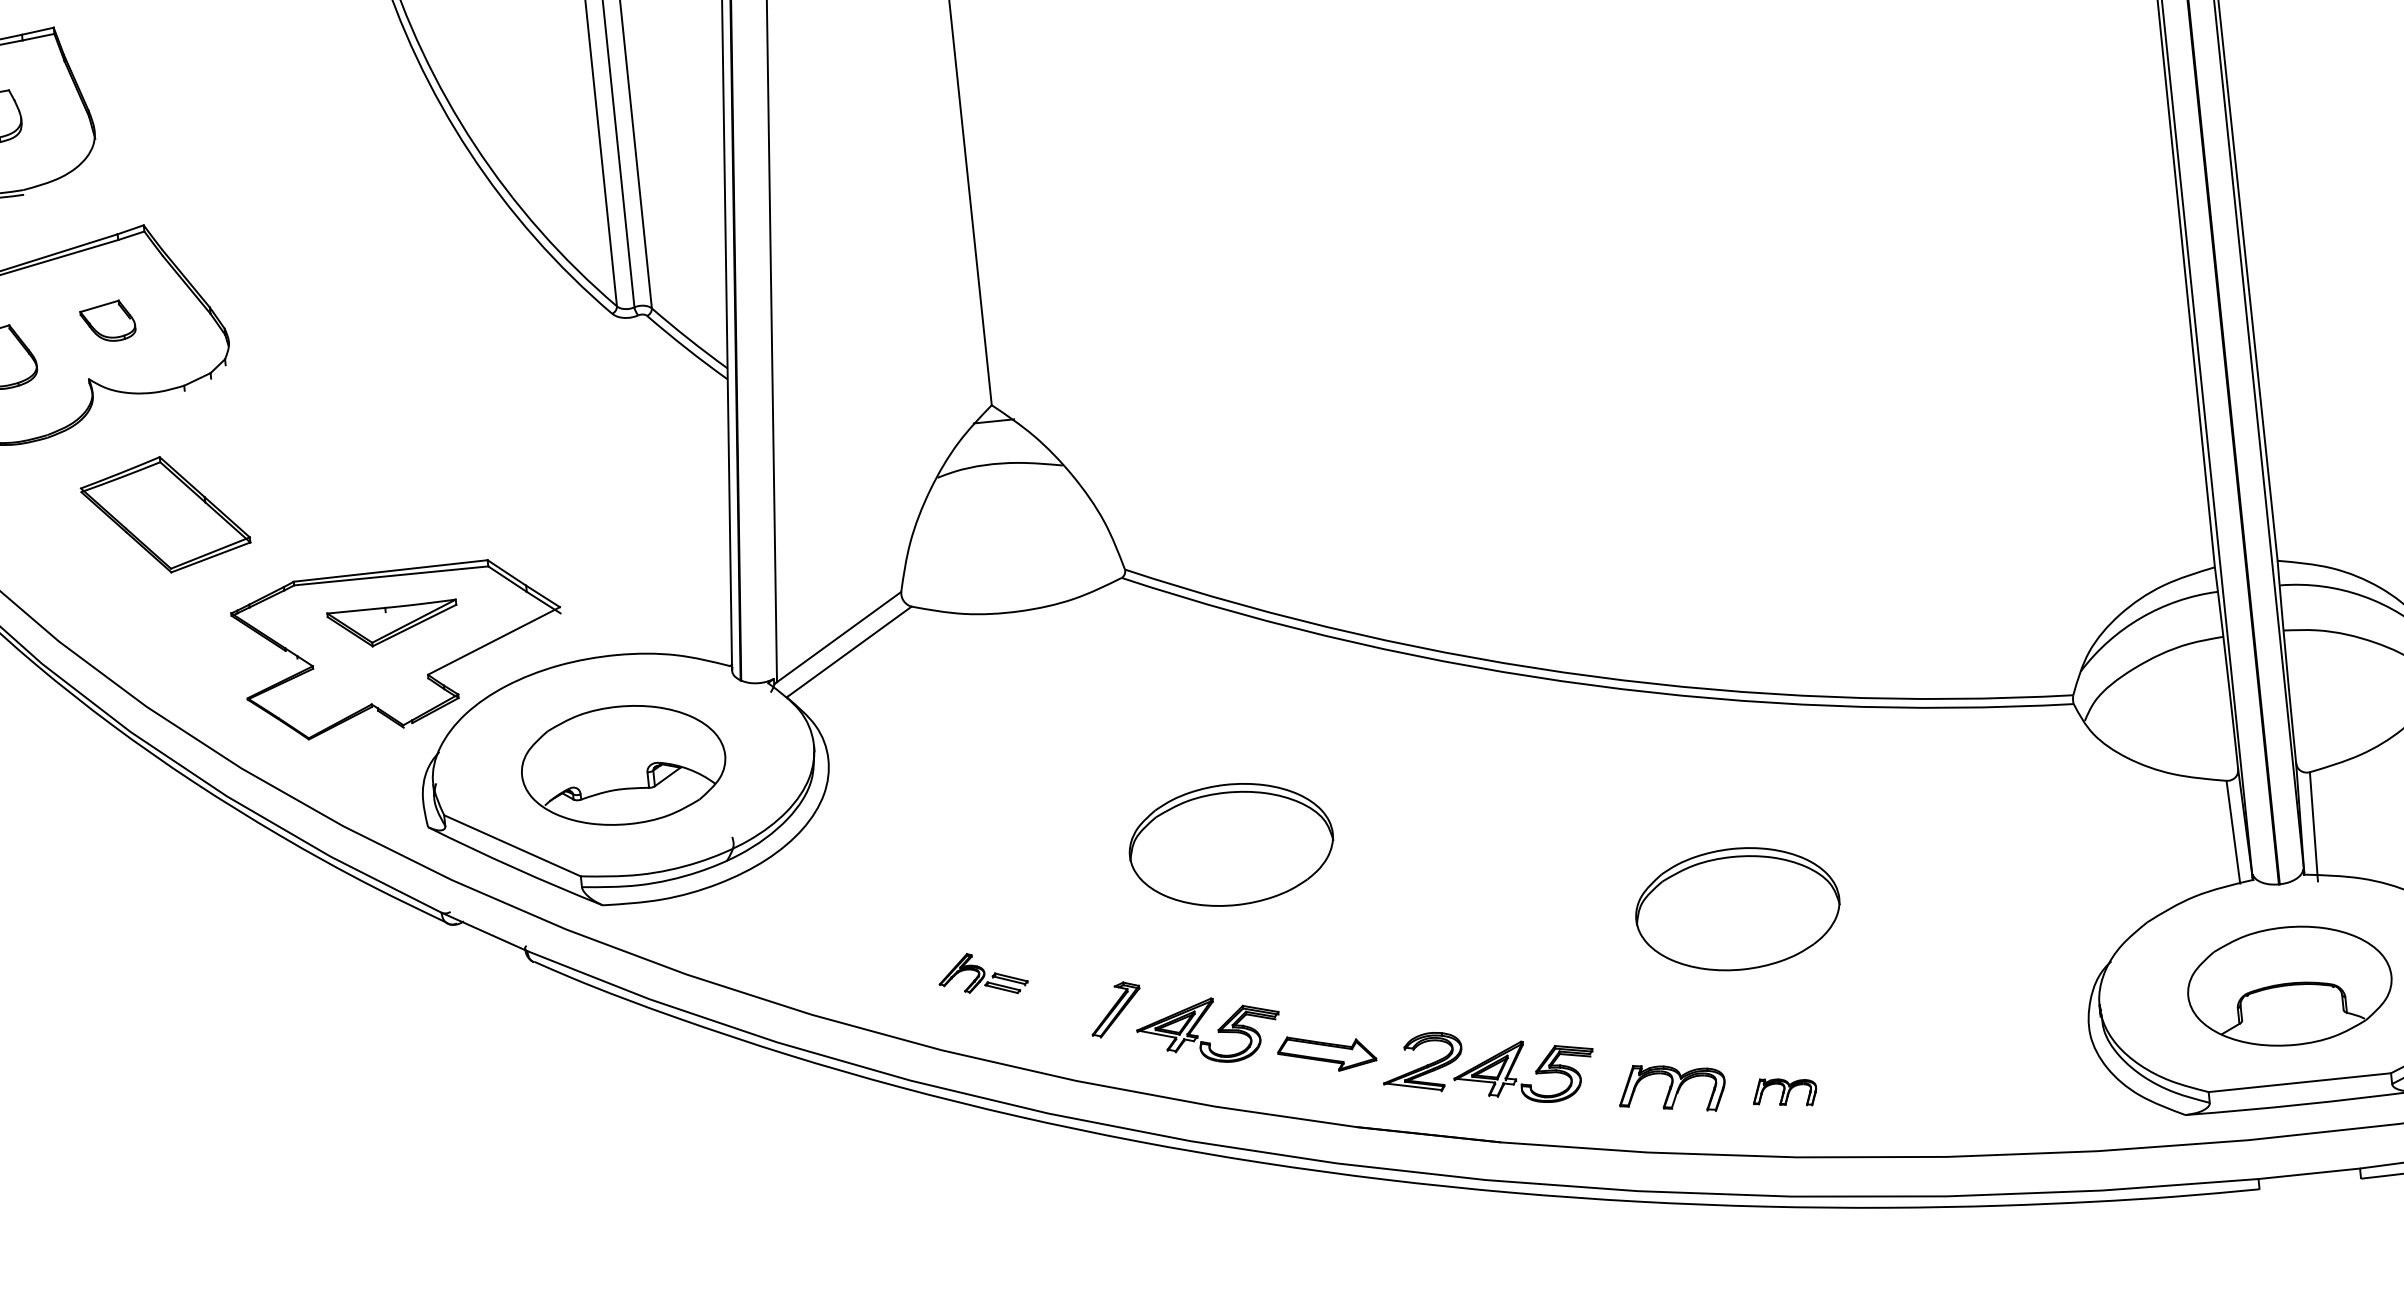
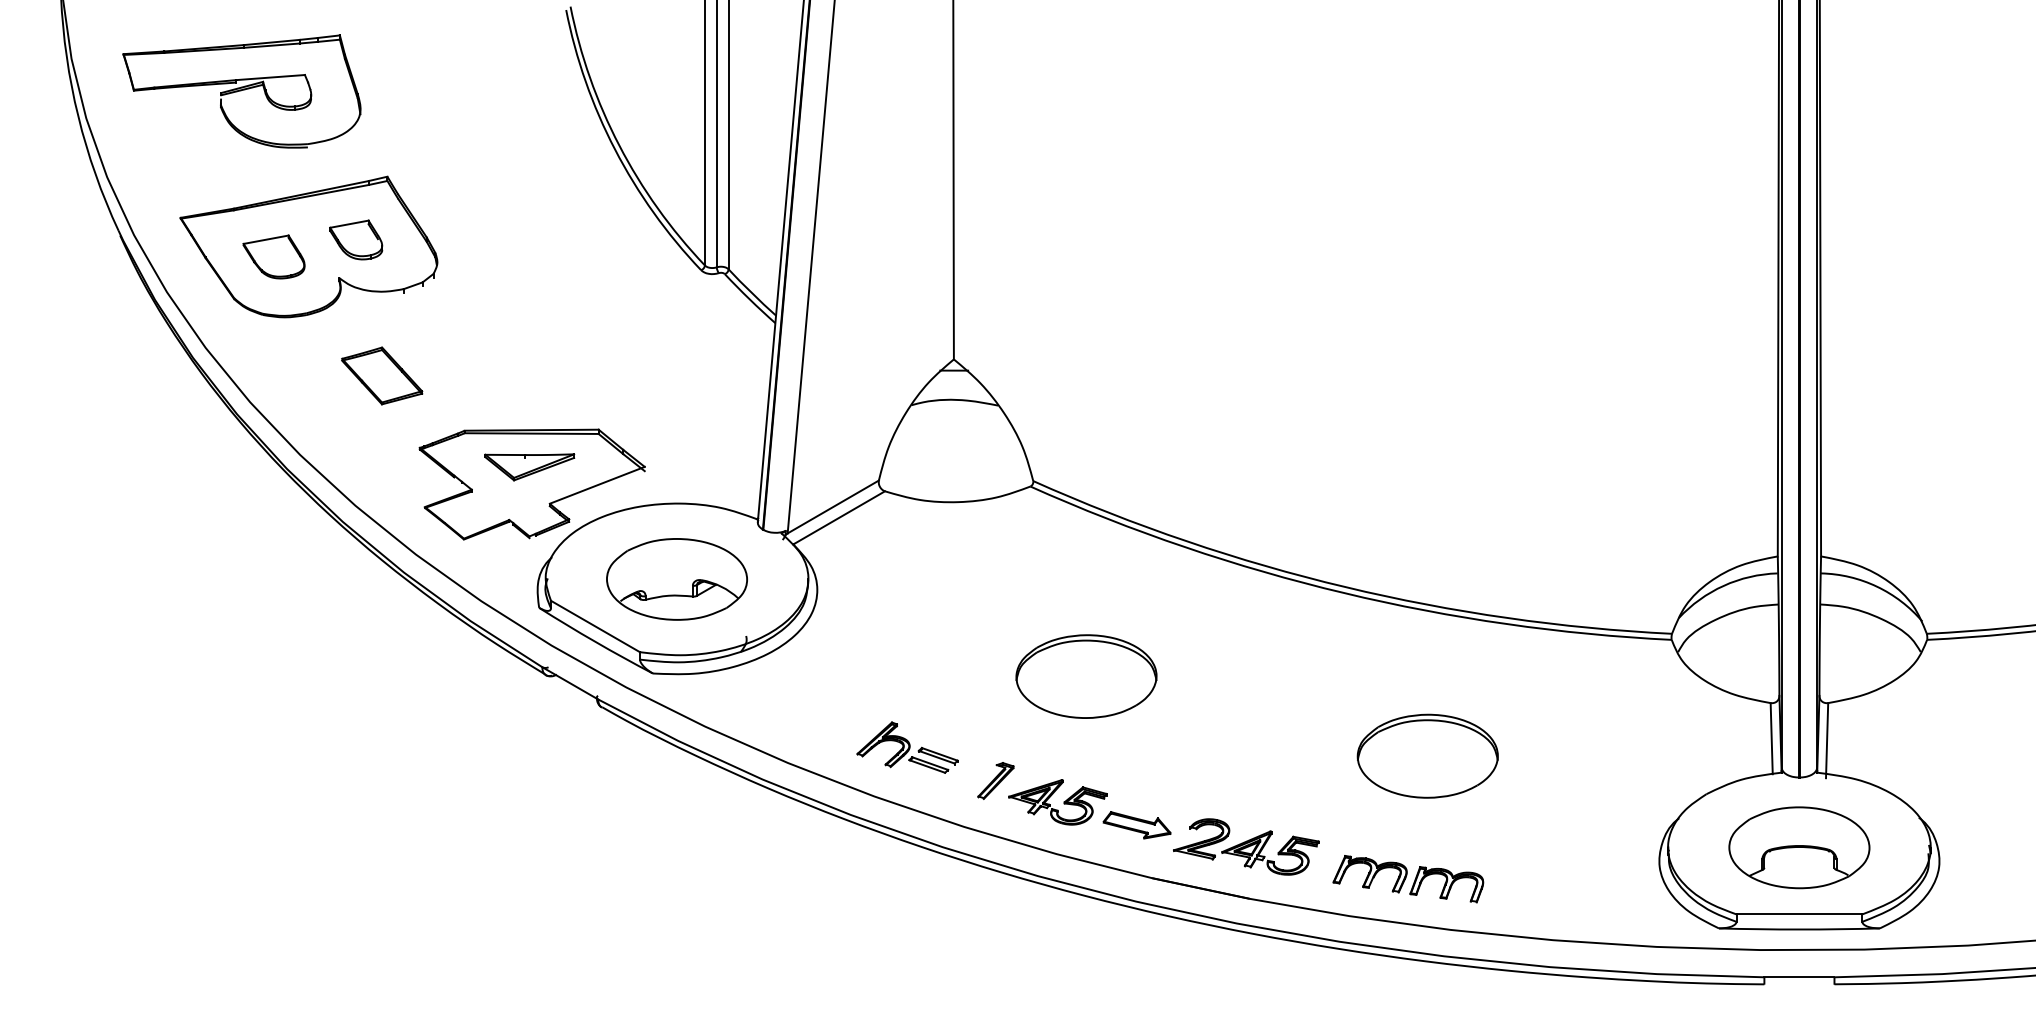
part: (108, 320) -> (356, 239), size x1.43
part: (166, 514) -> (382, 375), size x0.71
part: (982, 974) -> (907, 747), size x1.67
part: (1784, 1092) -> (1446, 884), size x1.67

